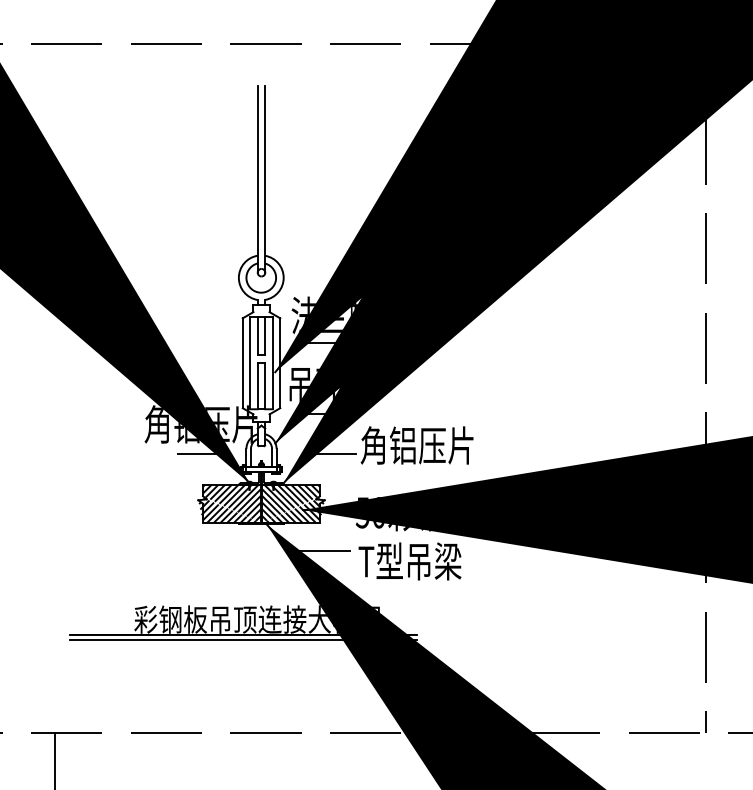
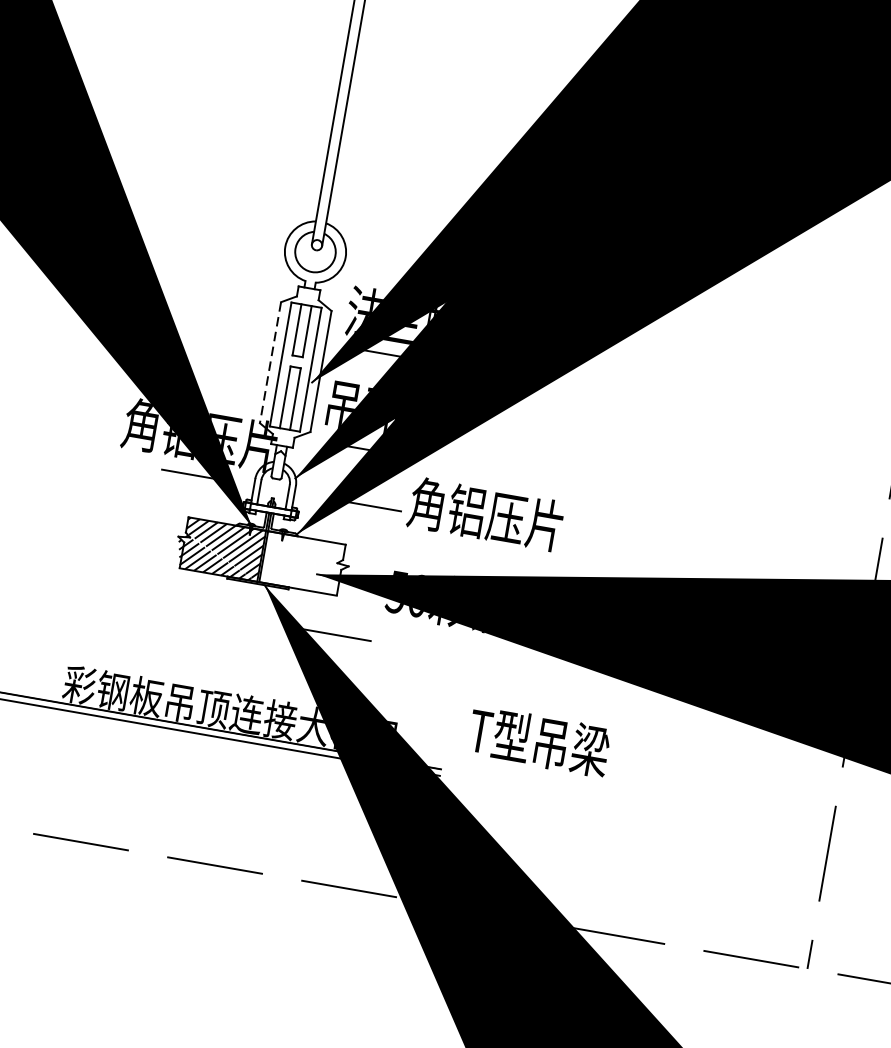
line: (242, 363) -> (270, 362), solid -> dashed
hatch: (292, 503) -> (304, 563), removed
text: (409, 561) -> (538, 741), moved

